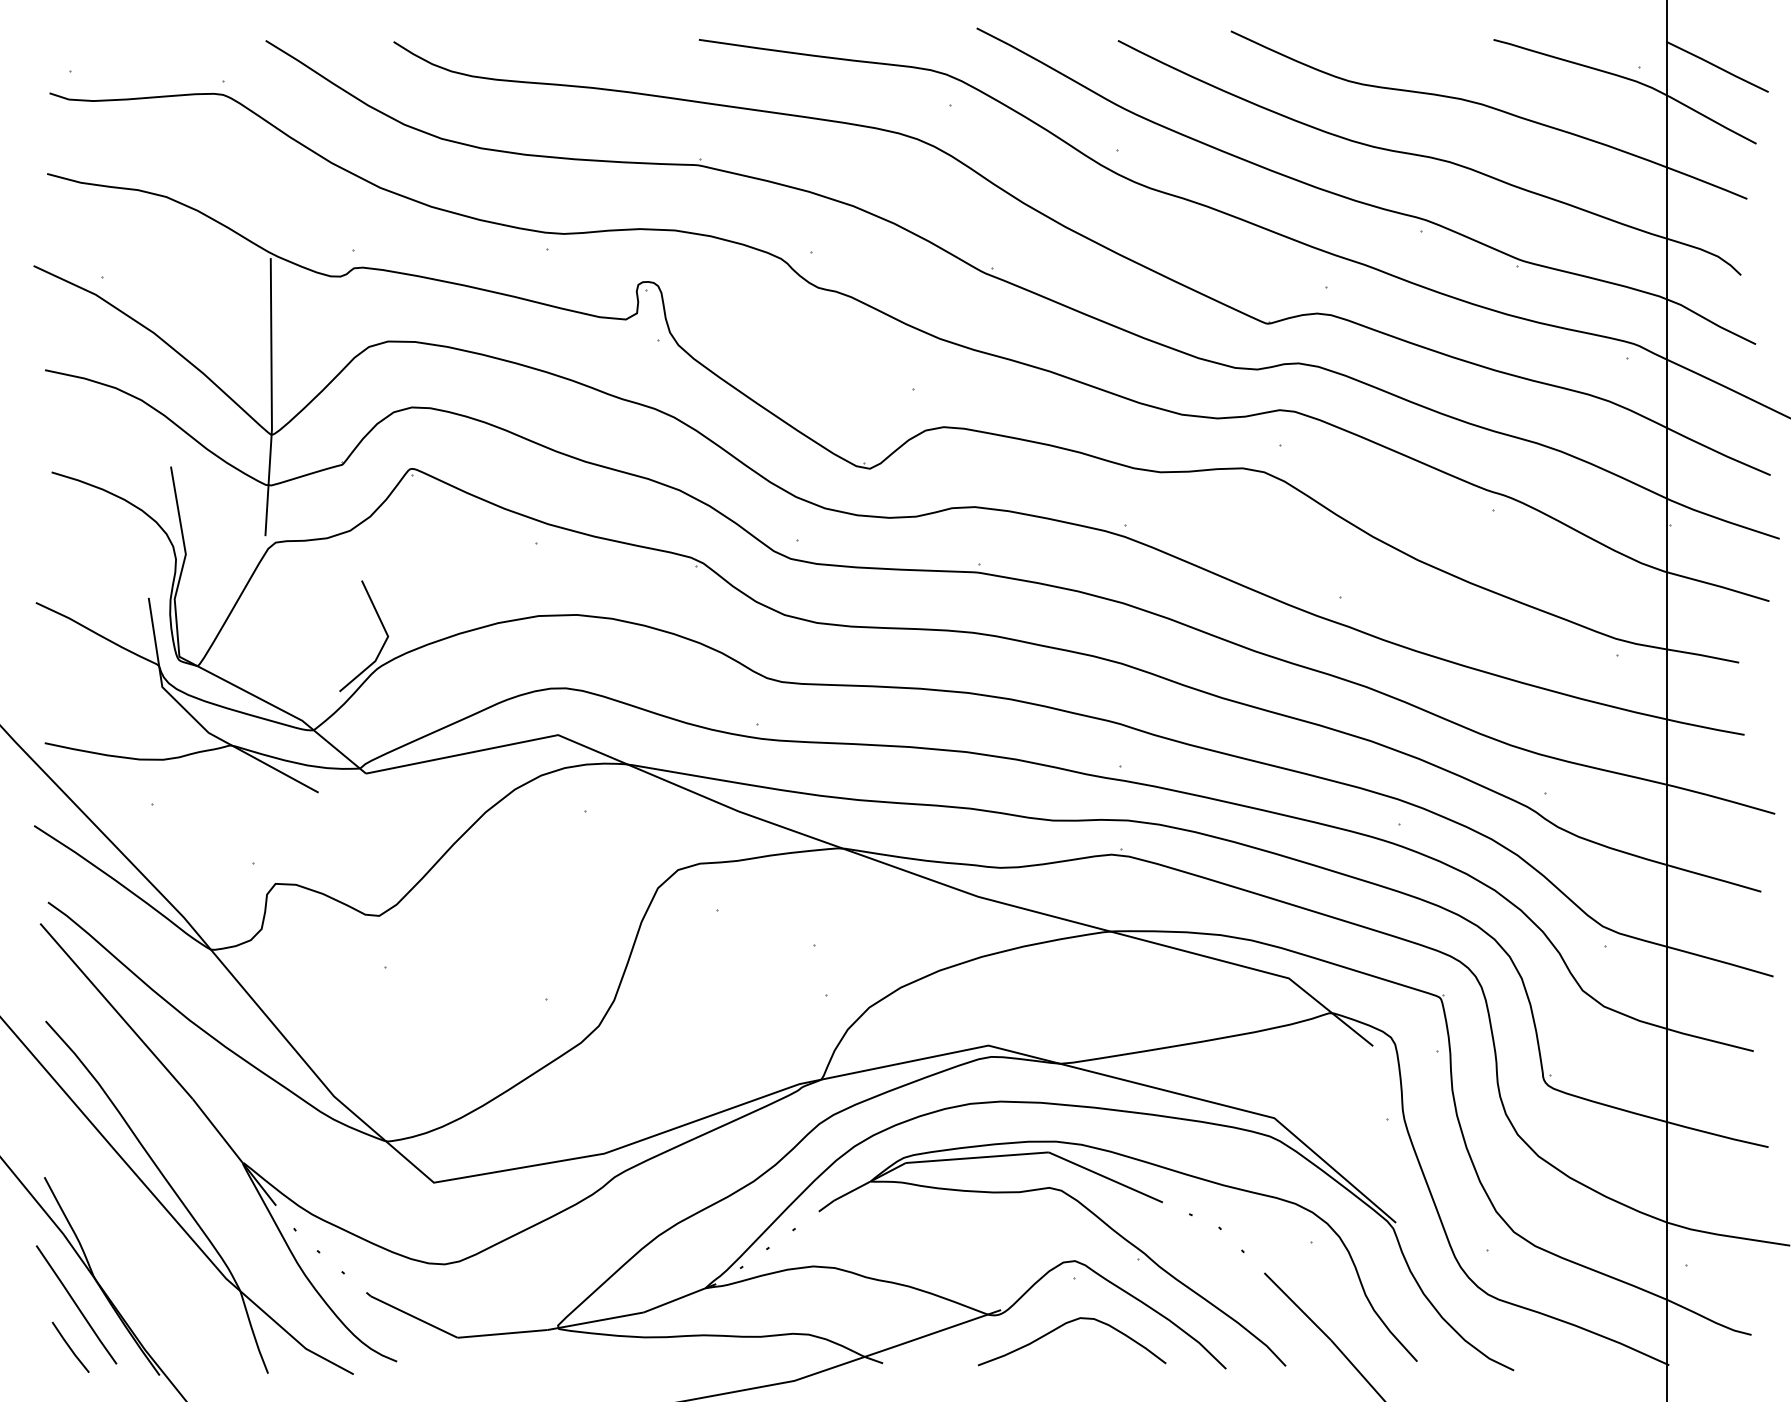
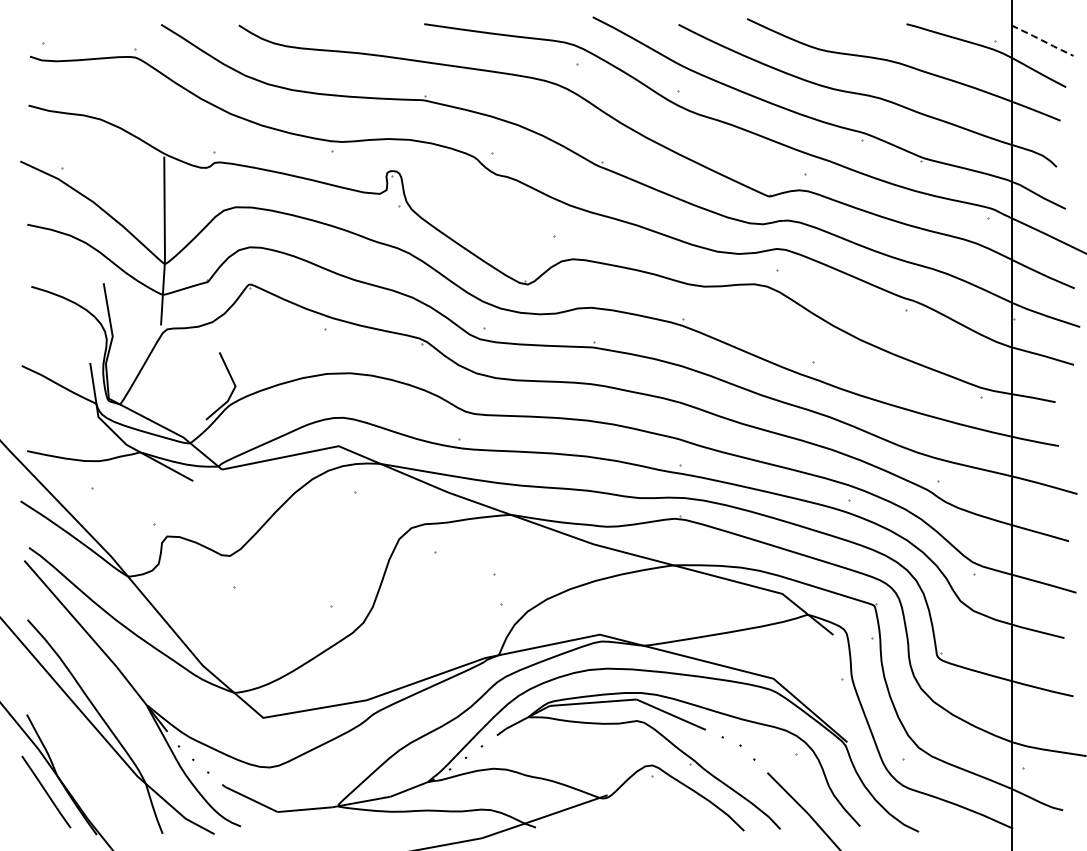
line: (1719, 66) -> (1043, 40), solid -> dashed
curve: (1063, 1327) -> (645, 805), removed
line: (70, 1346) -> (42, 817), removed

